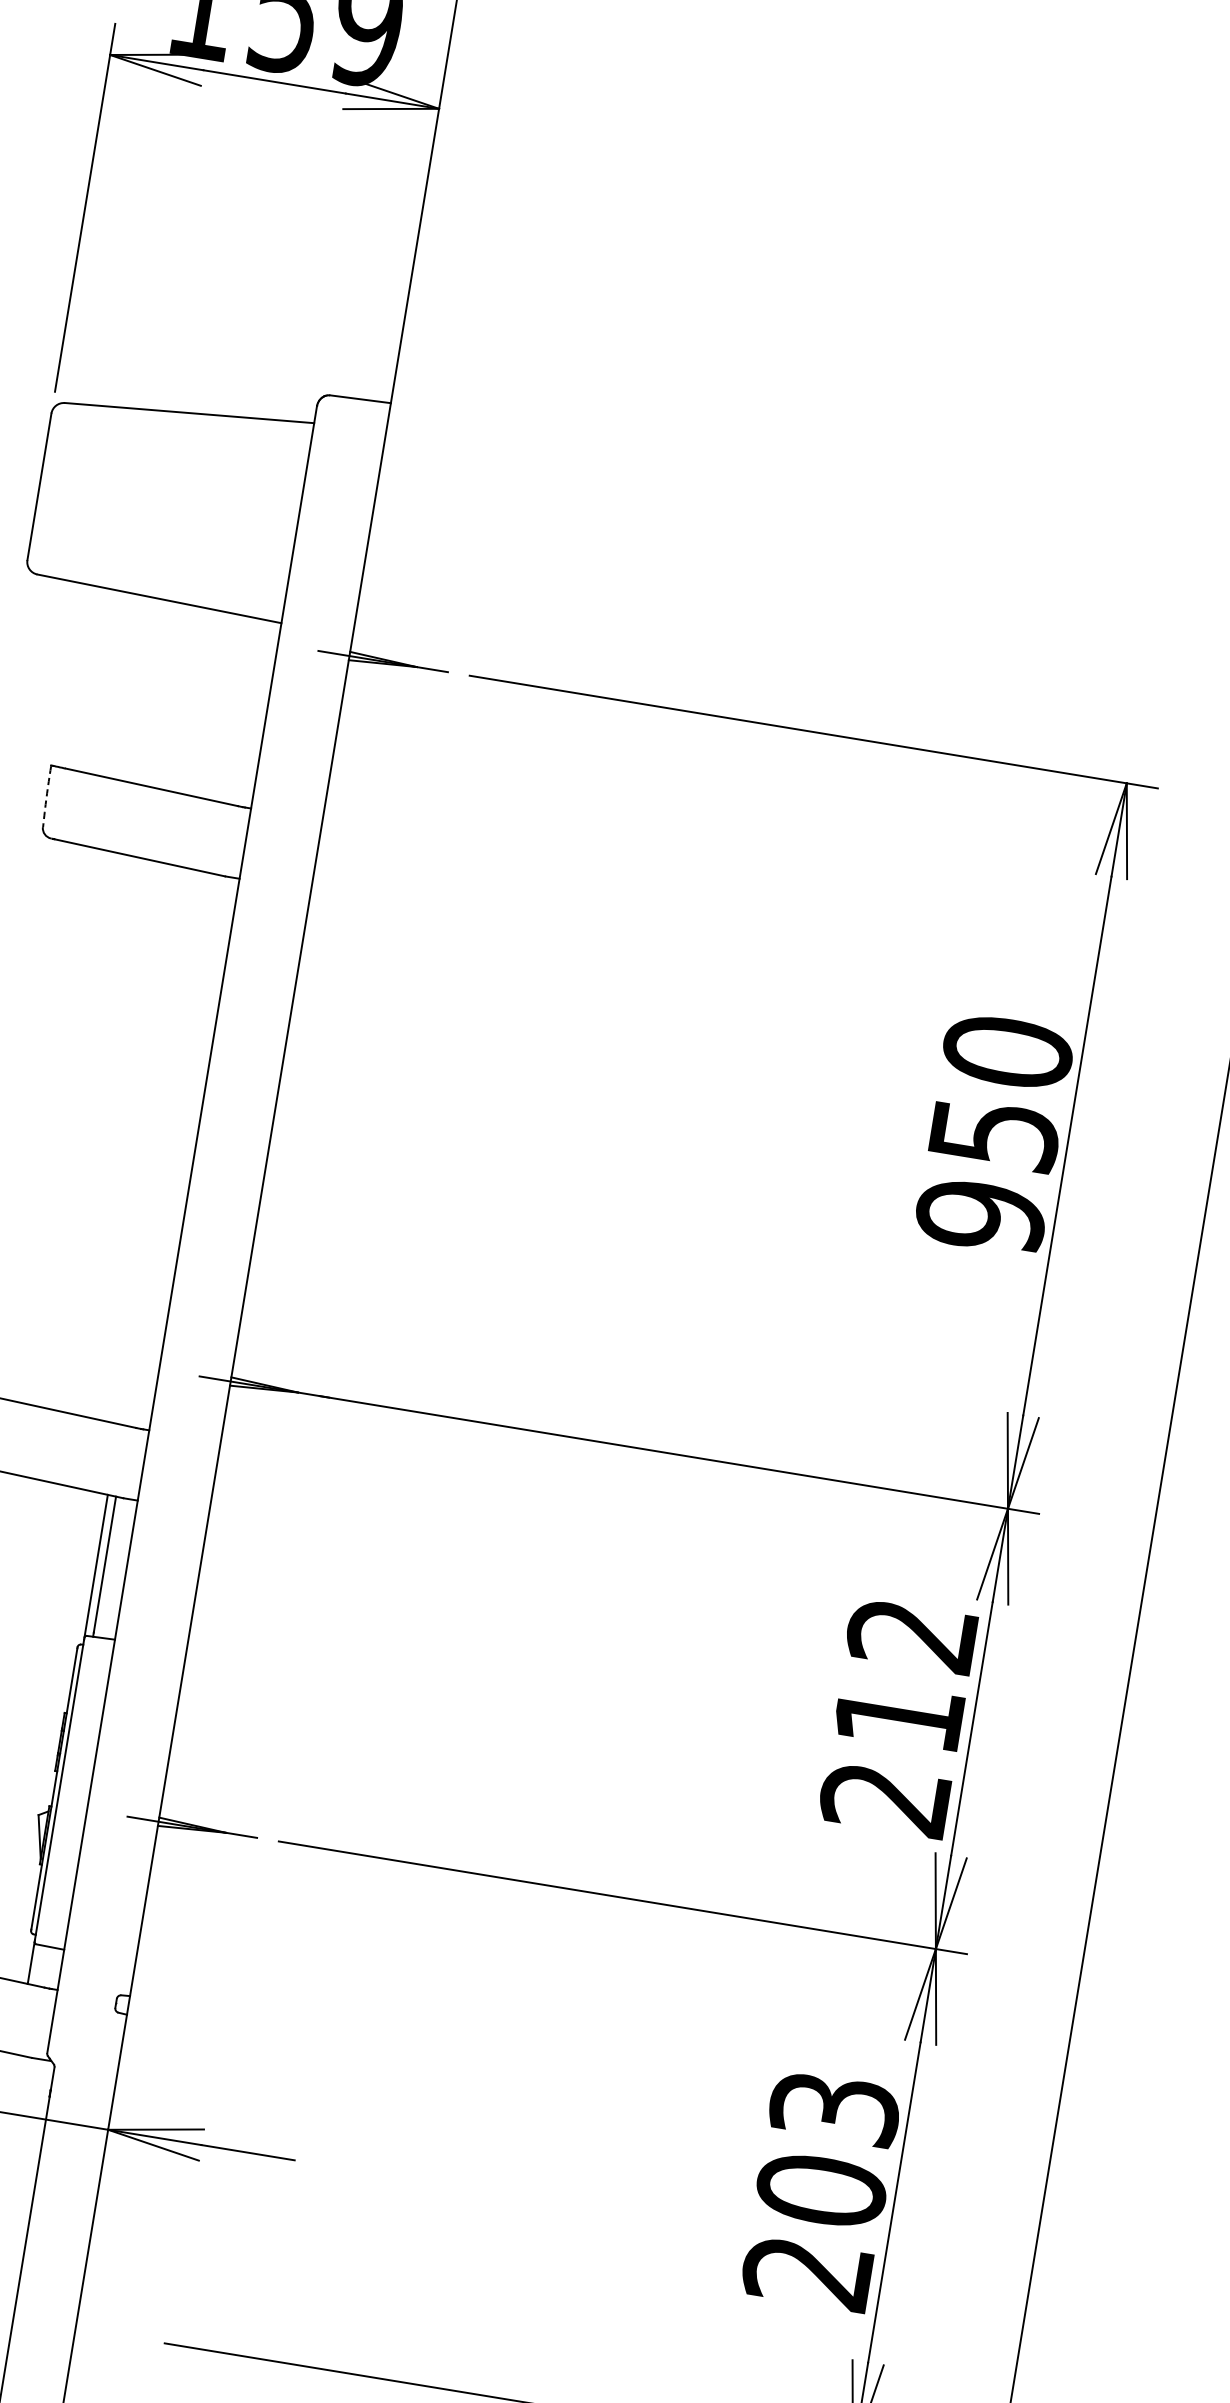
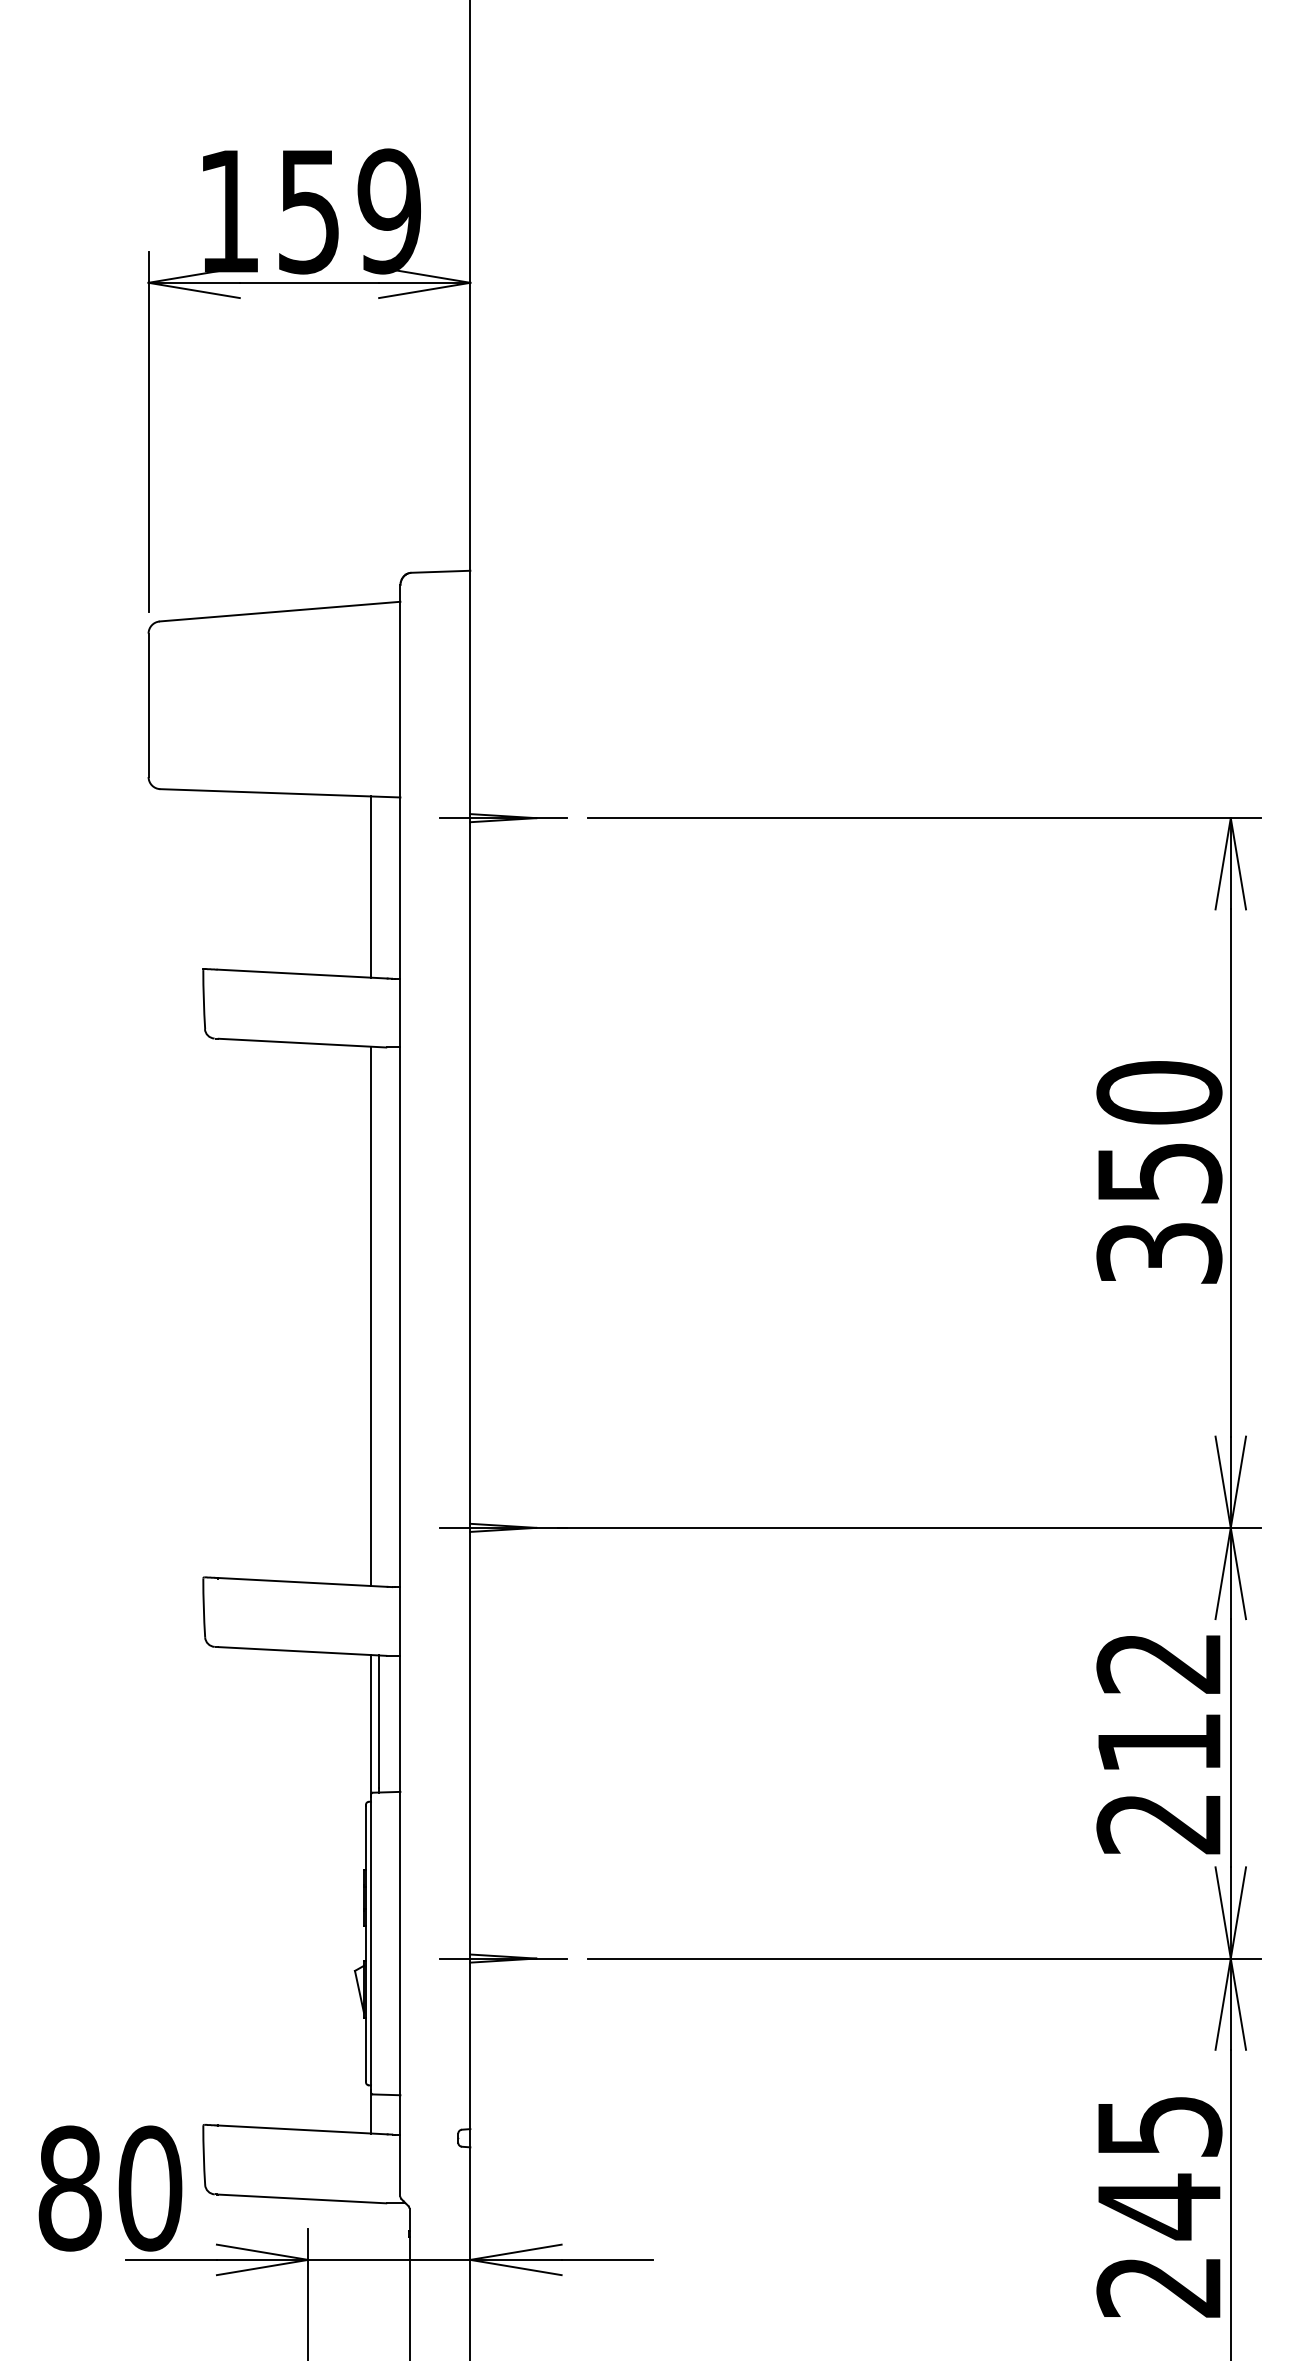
line: (236, 709) -> (371, 886), added
arc: (46, 796) -> (203, 999), dashed -> solid
line: (165, 1148) -> (371, 1316), added
text: (981, 1216) -> (1159, 1253), 950 -> 350
text: (827, 2151) -> (1159, 2168), 203 -> 245

